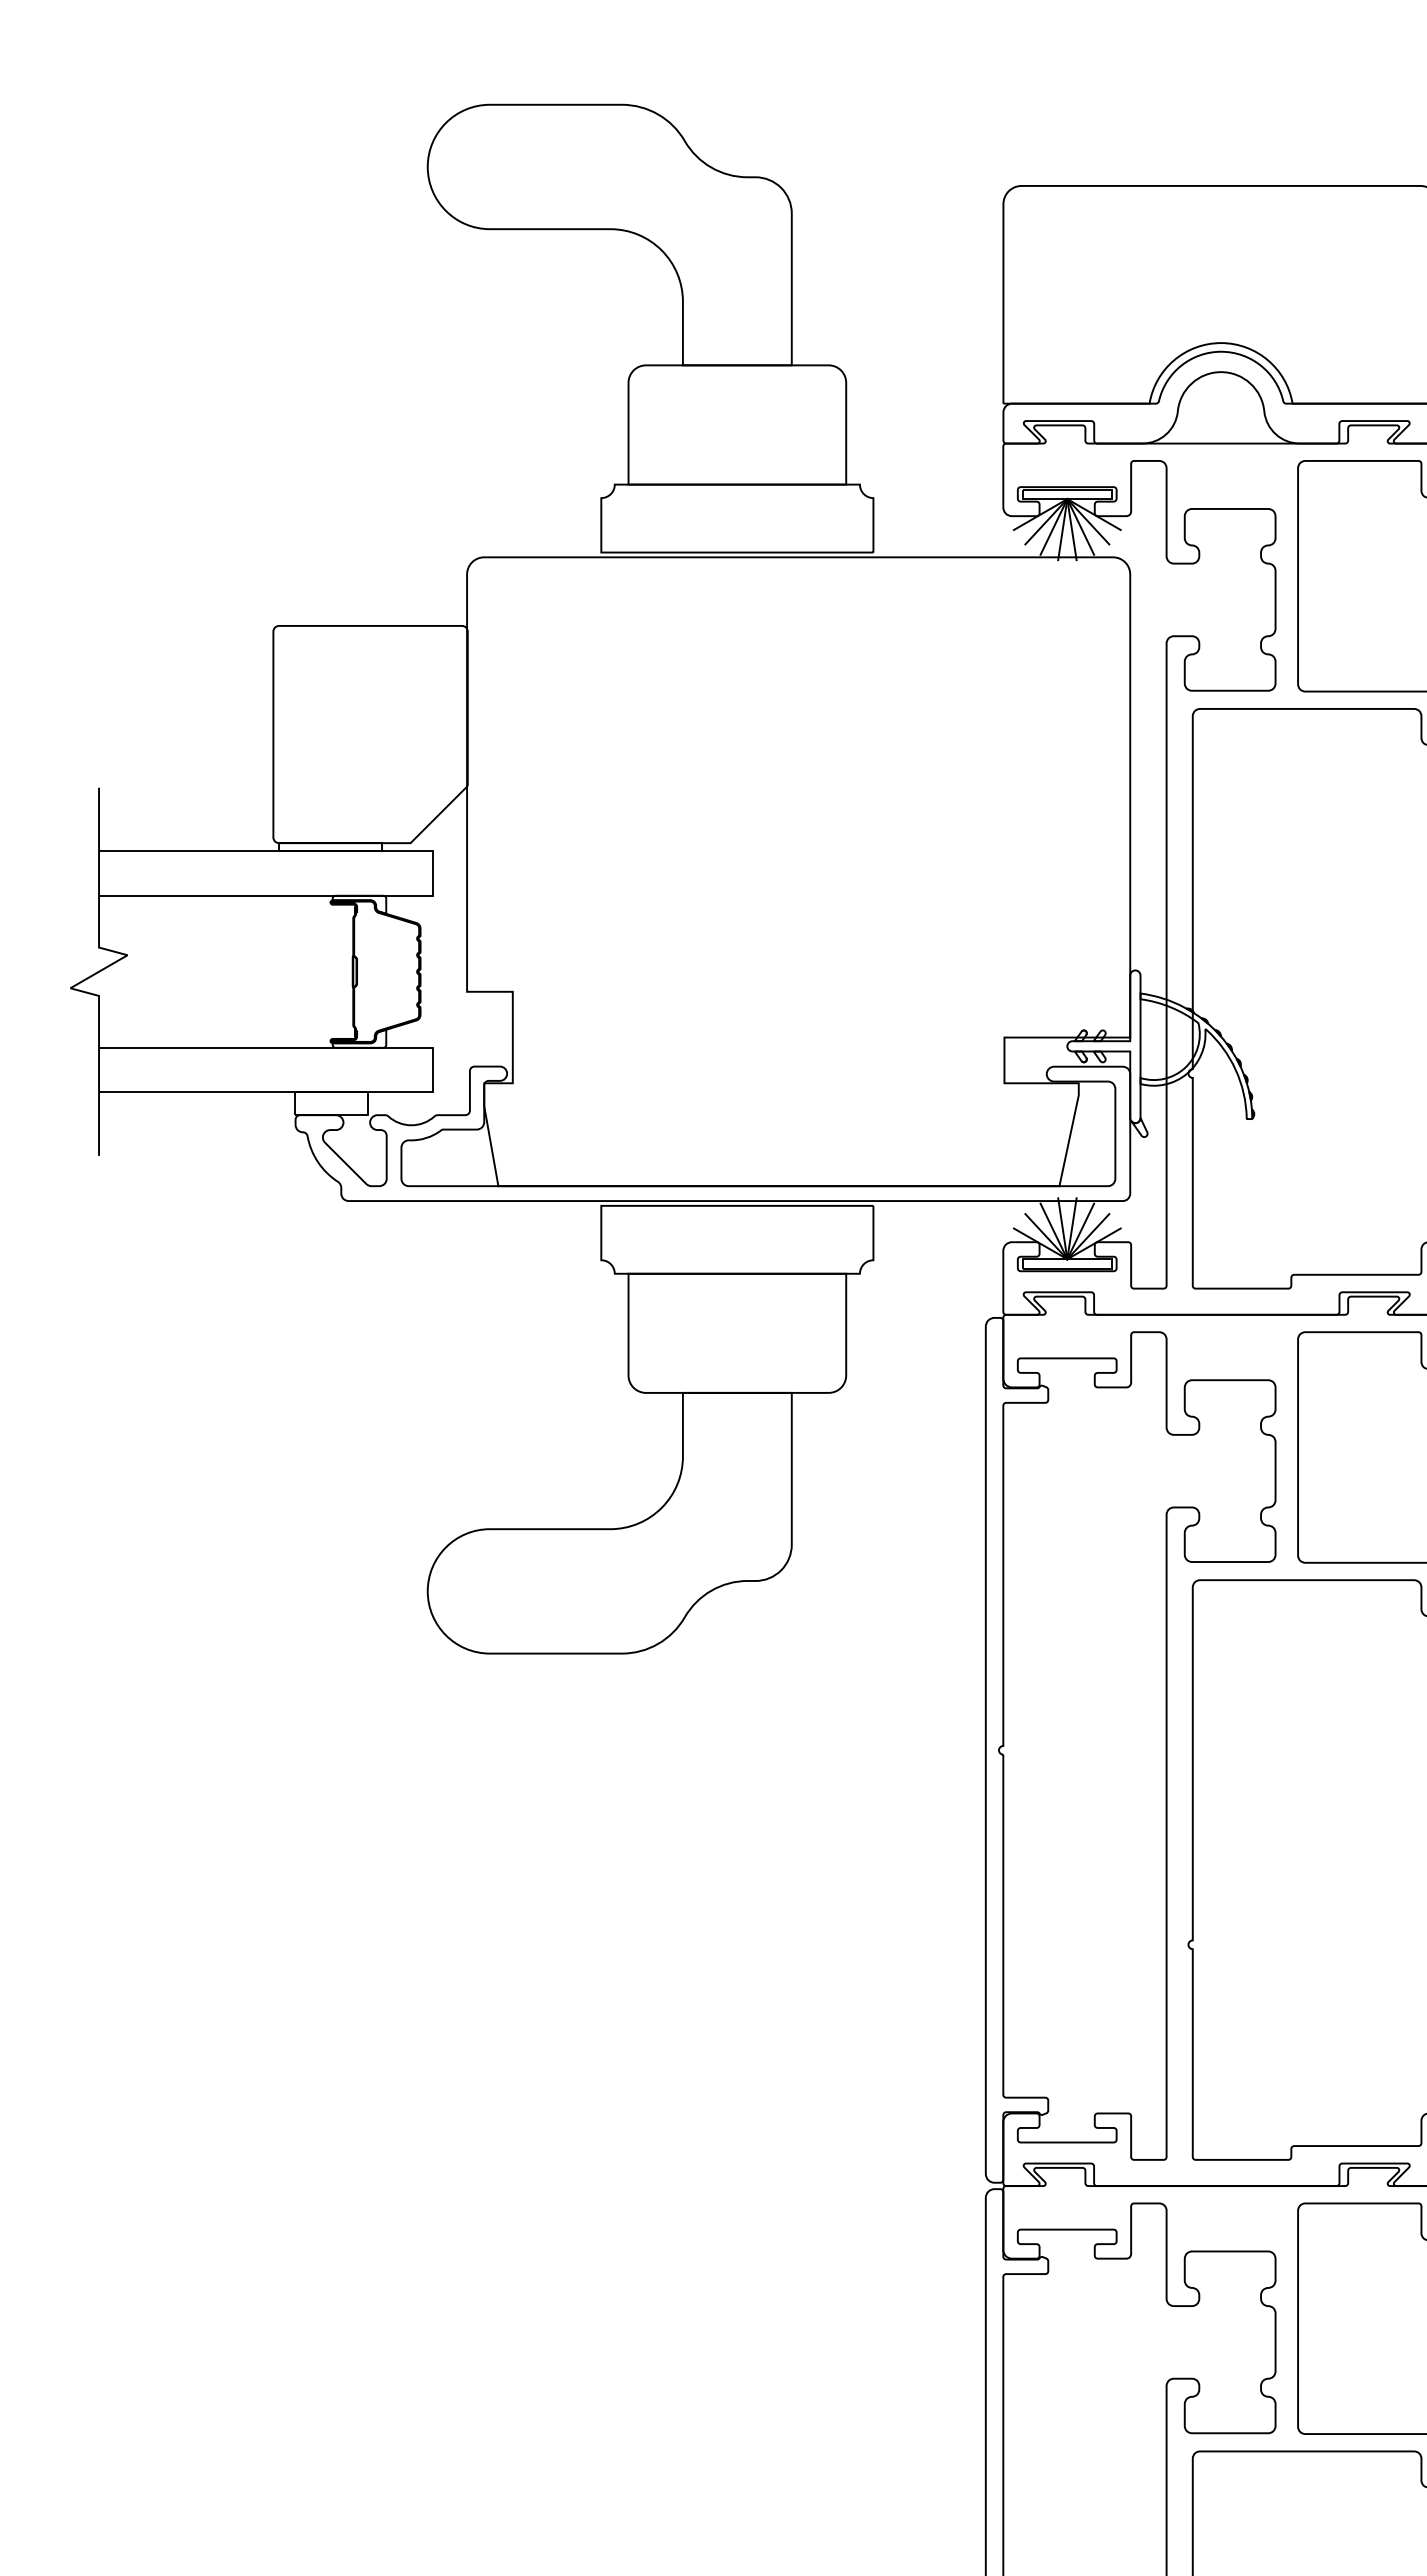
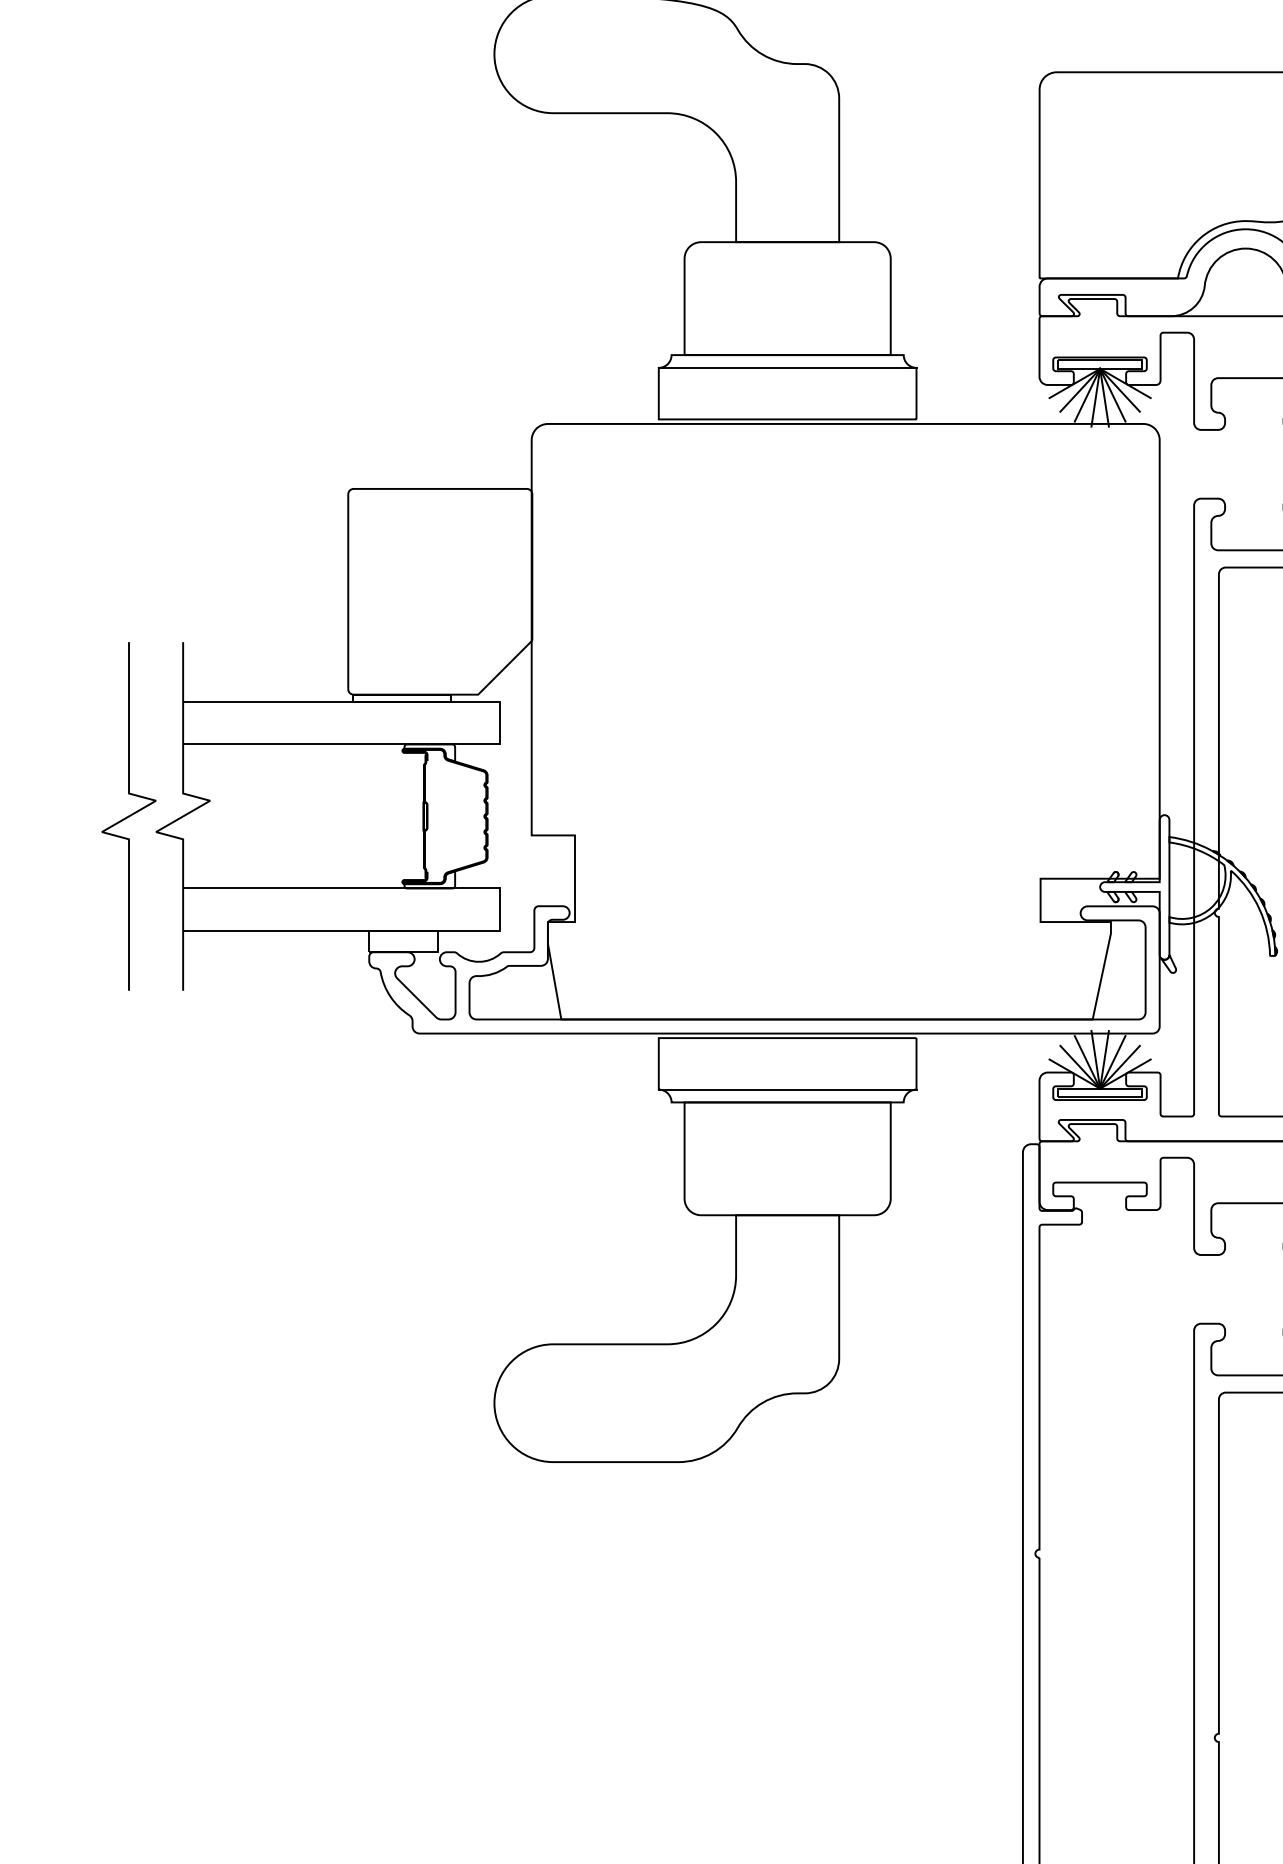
line: (737, 498) -> (787, 368), added
curve: (41, 971) -> (128, 816), added
line: (737, 1260) -> (787, 1089), added

